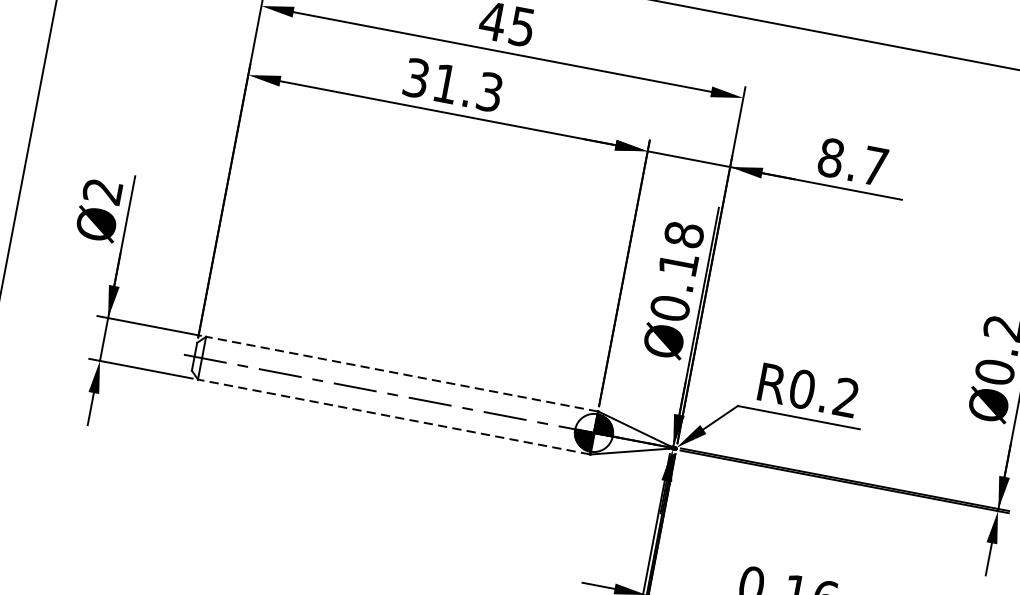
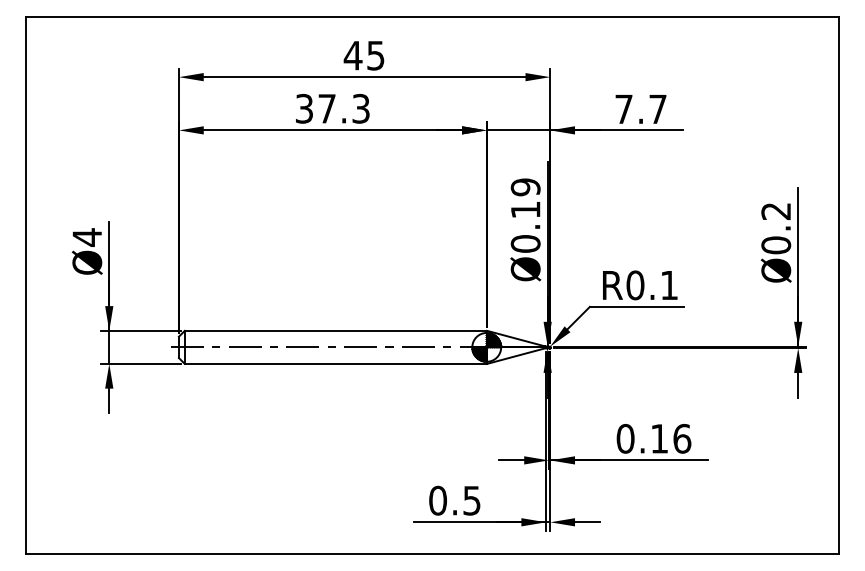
text: (445, 83) -> (326, 108), 31.3 -> 37.3
text: (830, 158) -> (623, 109), 8.7 -> 7.7
text: (101, 191) -> (86, 237), Ø2 -> Ø4
text: (683, 235) -> (525, 187), Ø0.18 -> Ø0.19
line: (401, 373) -> (335, 330), dashed -> solid
text: (845, 396) -> (668, 284), R0.2 -> R0.1
line: (393, 416) -> (335, 363), dashed -> solid

